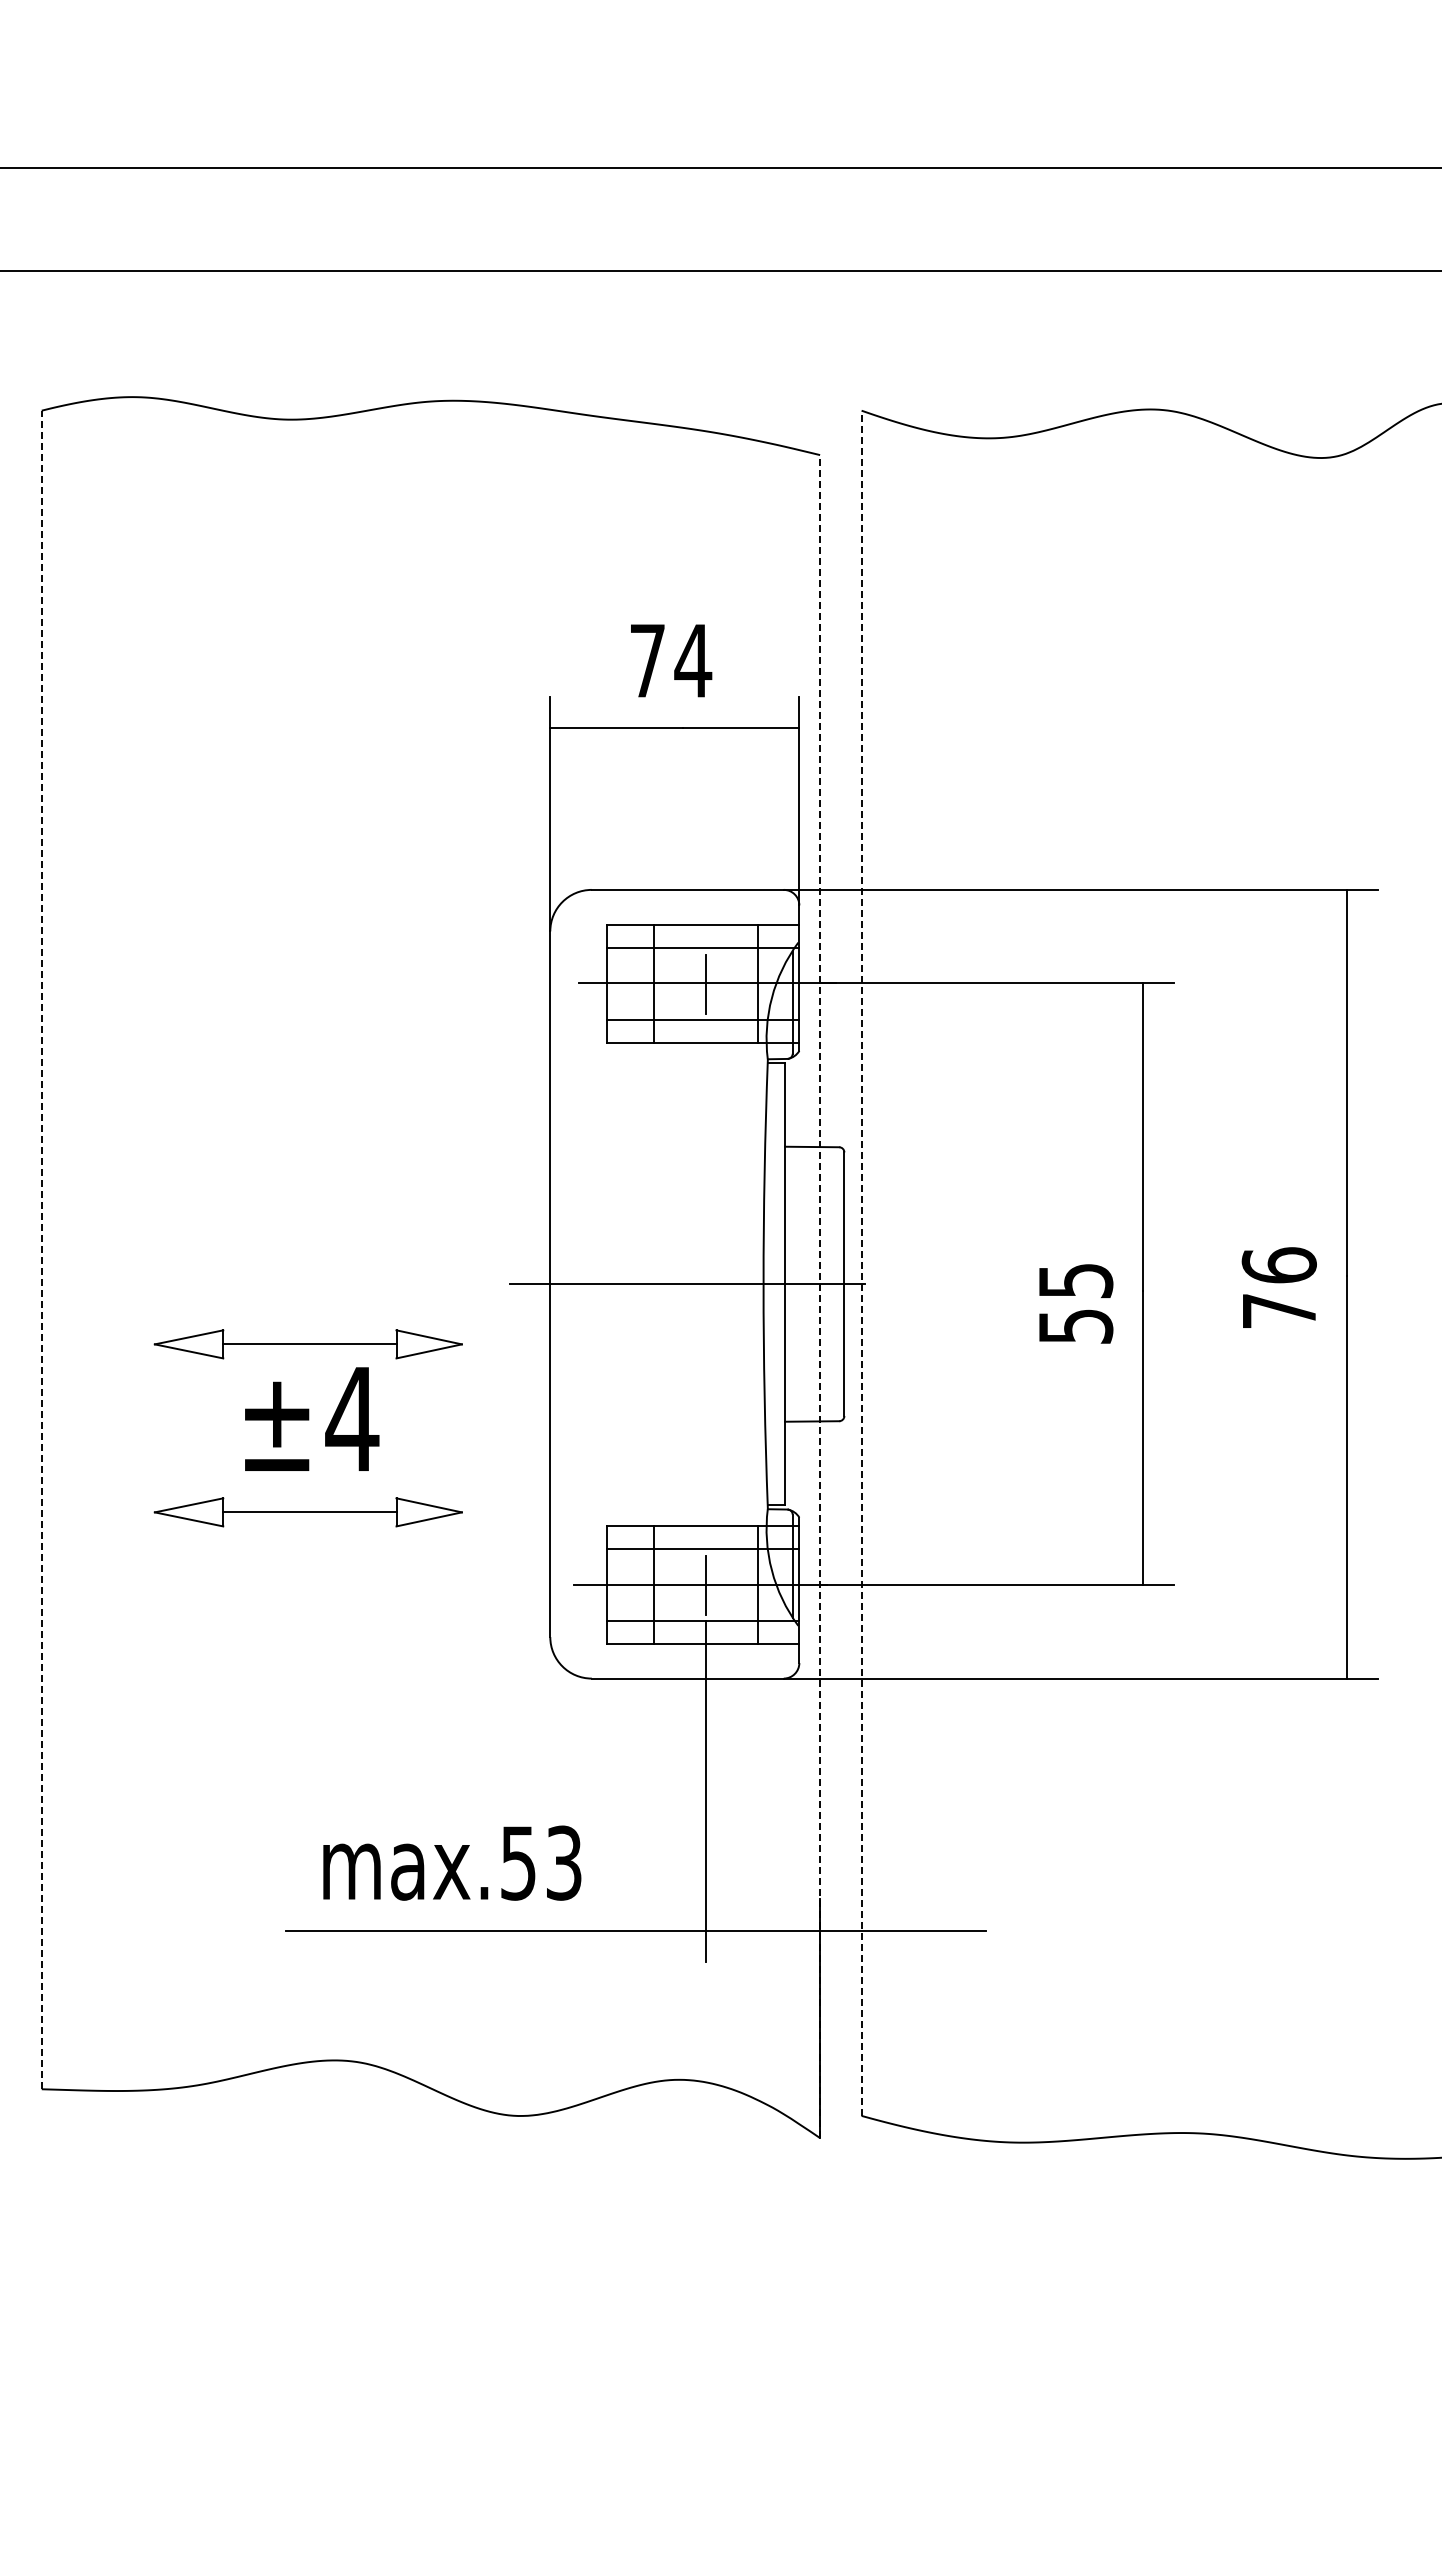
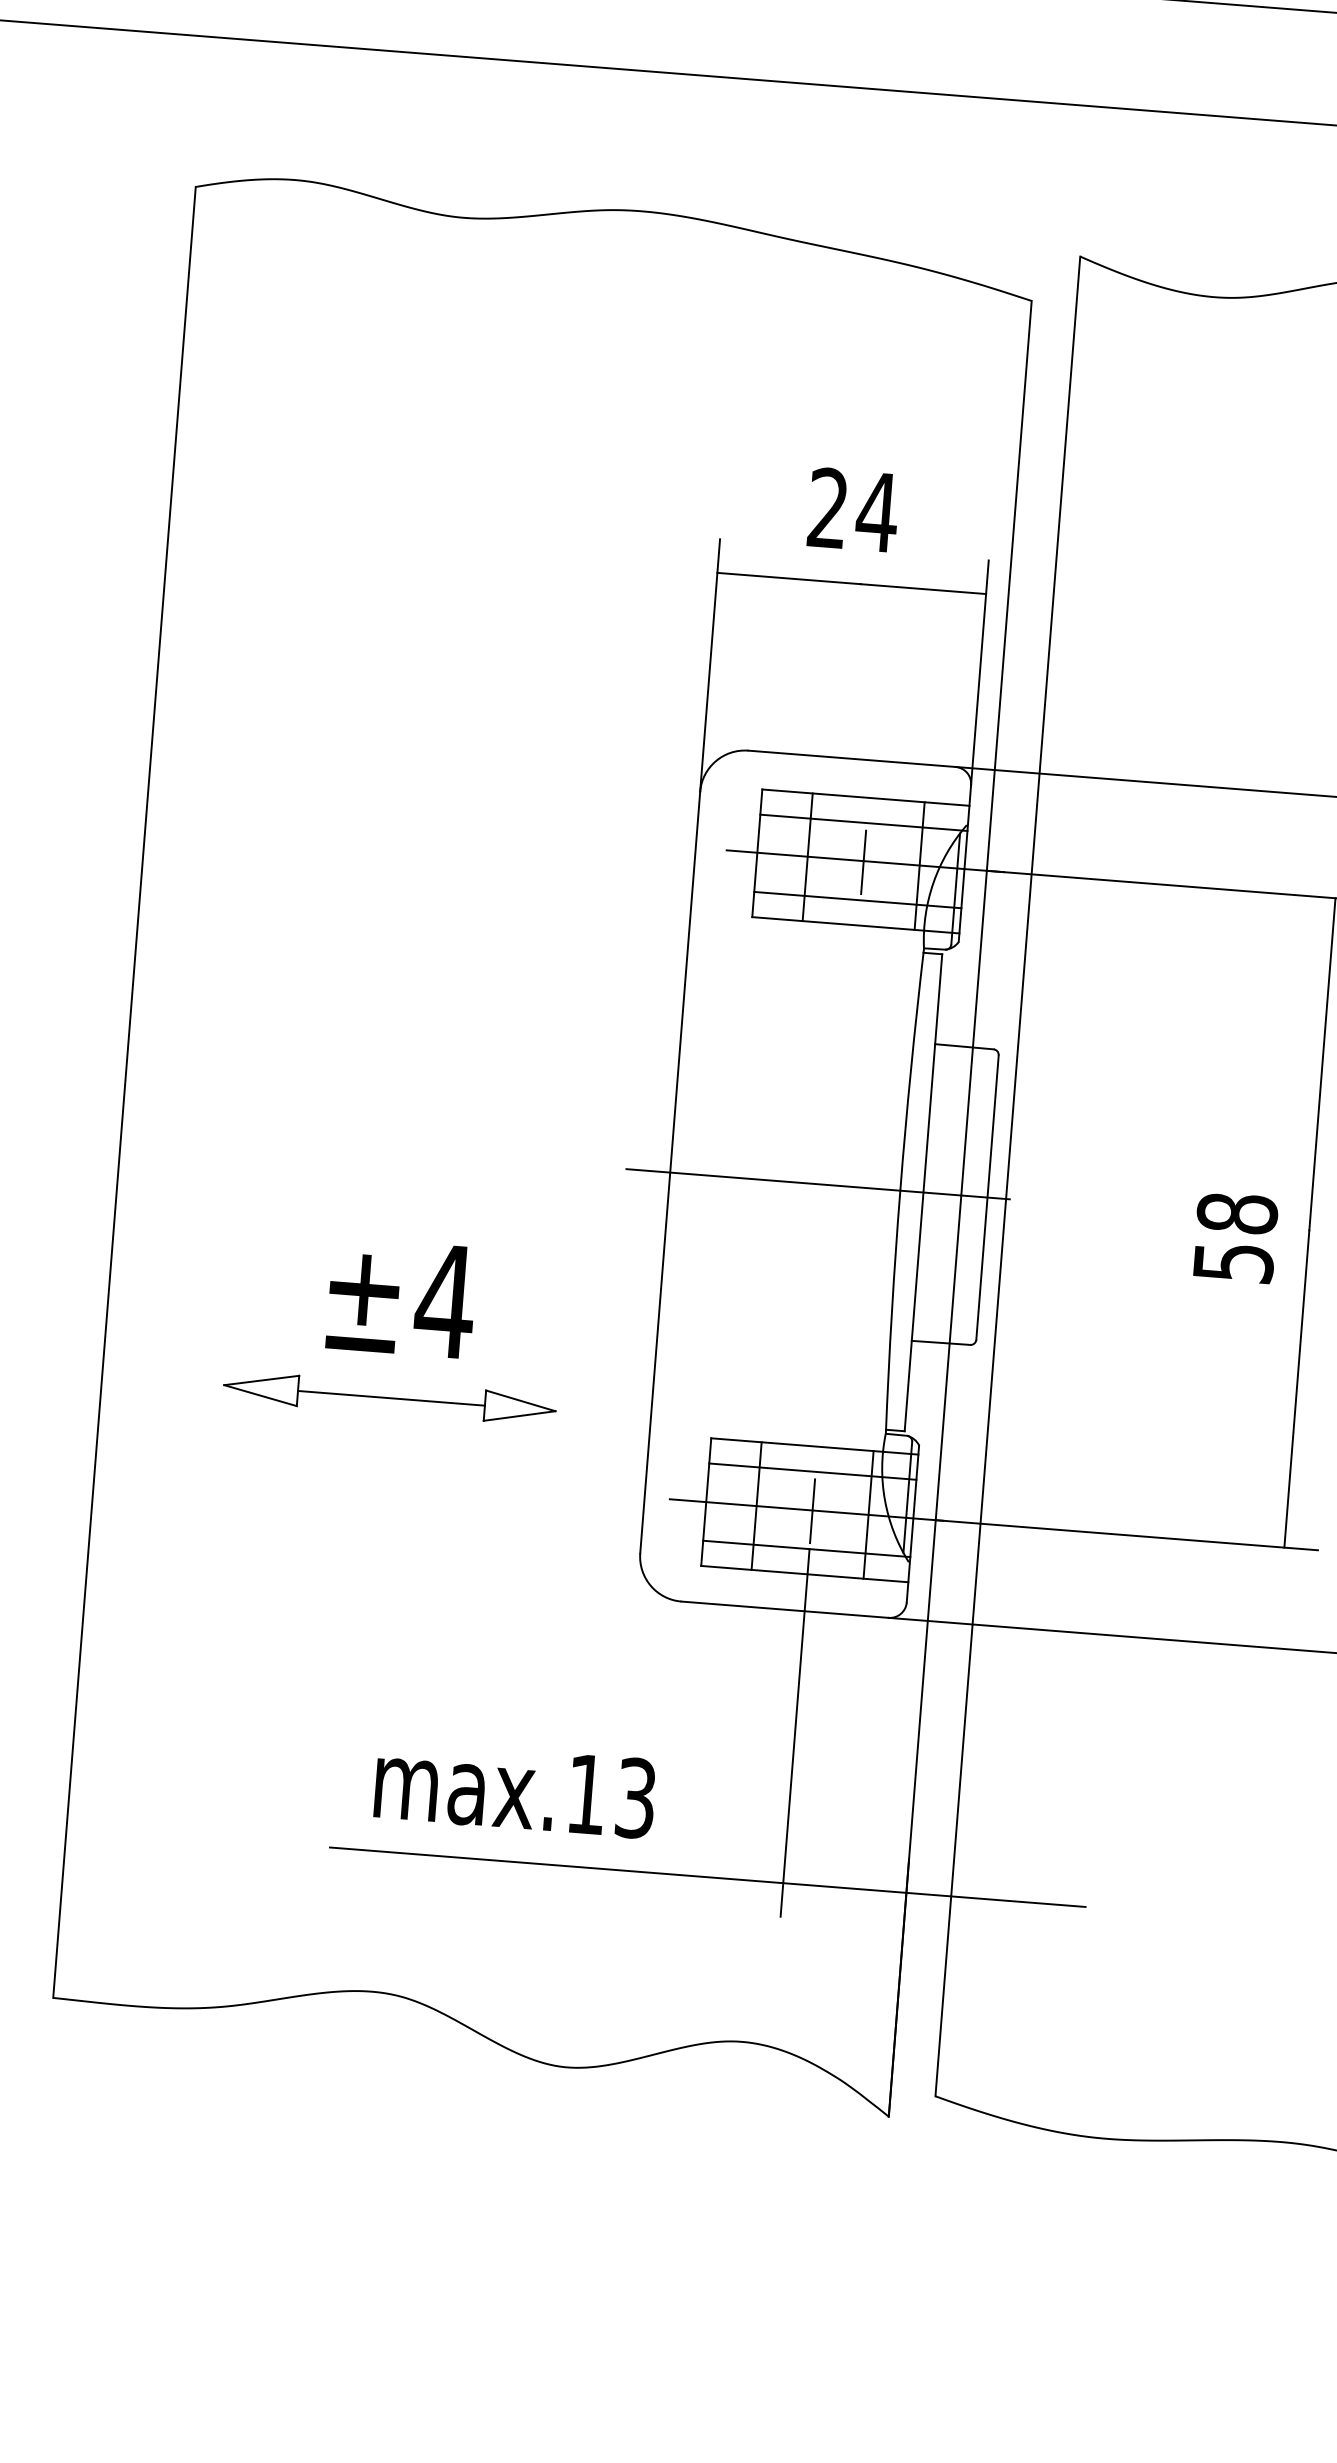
text: (647, 660) -> (828, 507), 74 -> 24
line: (41, 1249) -> (124, 1091), dashed -> solid
line: (861, 1263) -> (1007, 1176), dashed -> solid
text: (1075, 1280) -> (1237, 1213), 55 -> 58
line: (820, 1296) -> (960, 1208), dashed -> solid
part: (307, 1344) -> (403, 1216), removed
text: (518, 1863) -> (586, 1794), max.53 -> max.13

